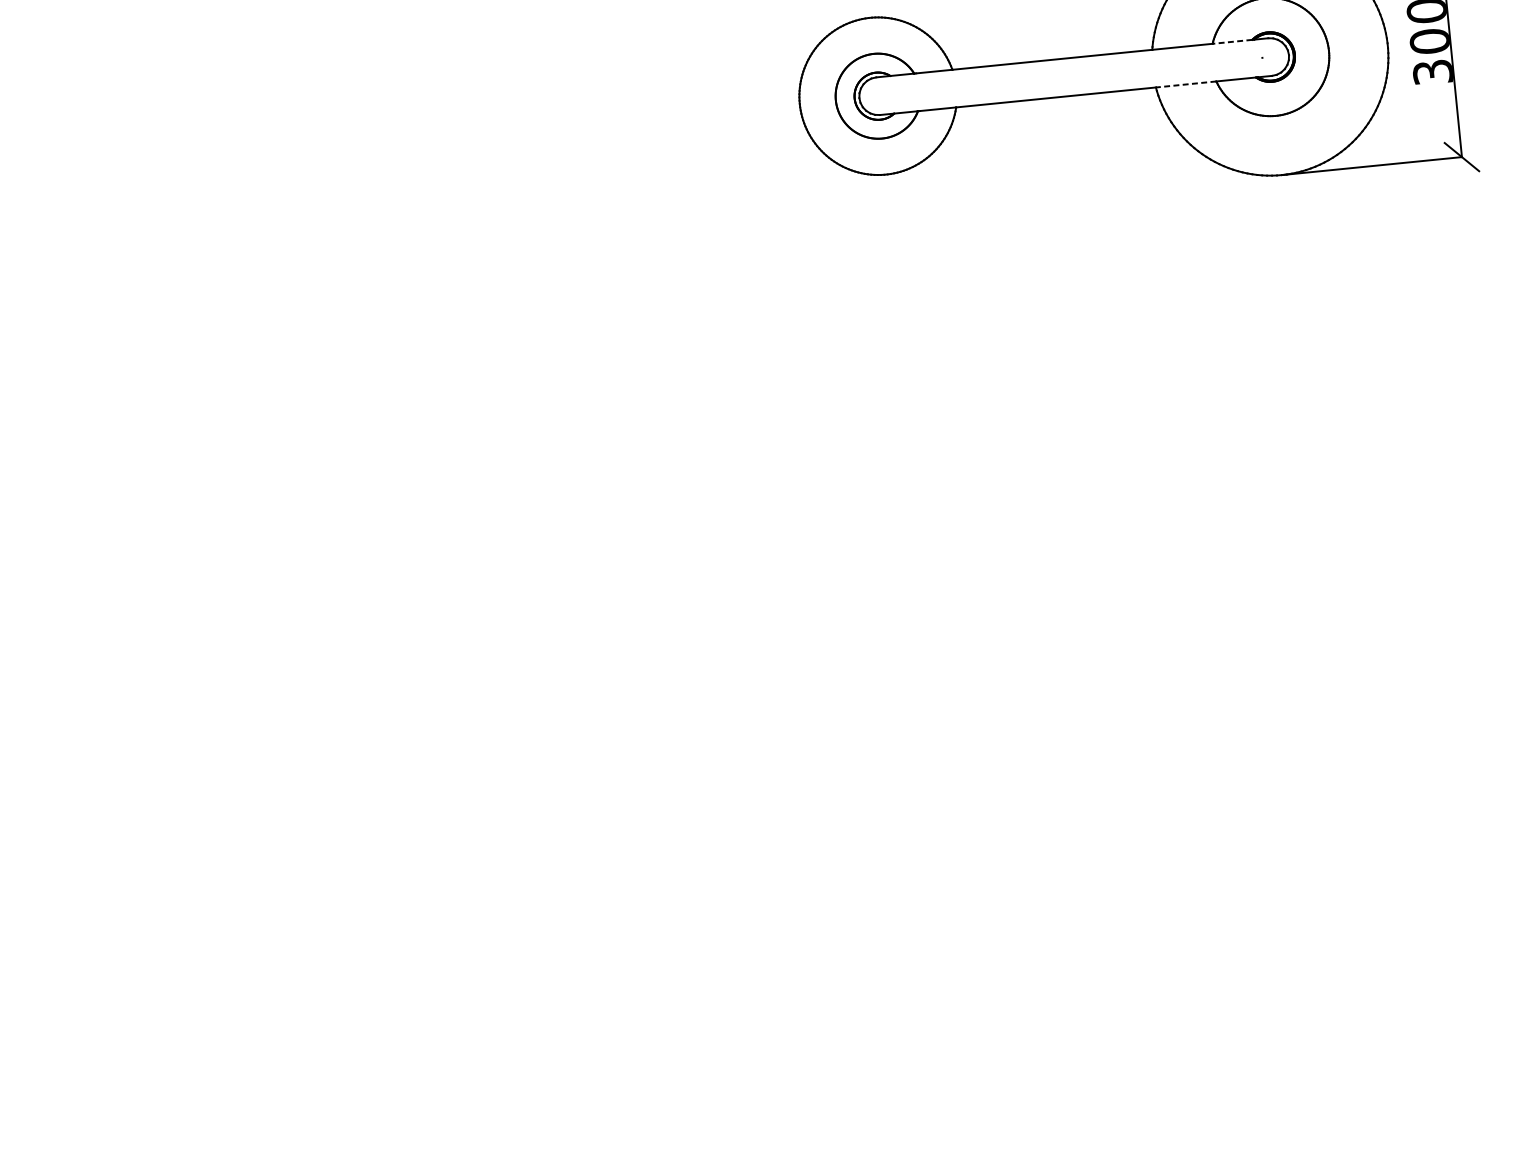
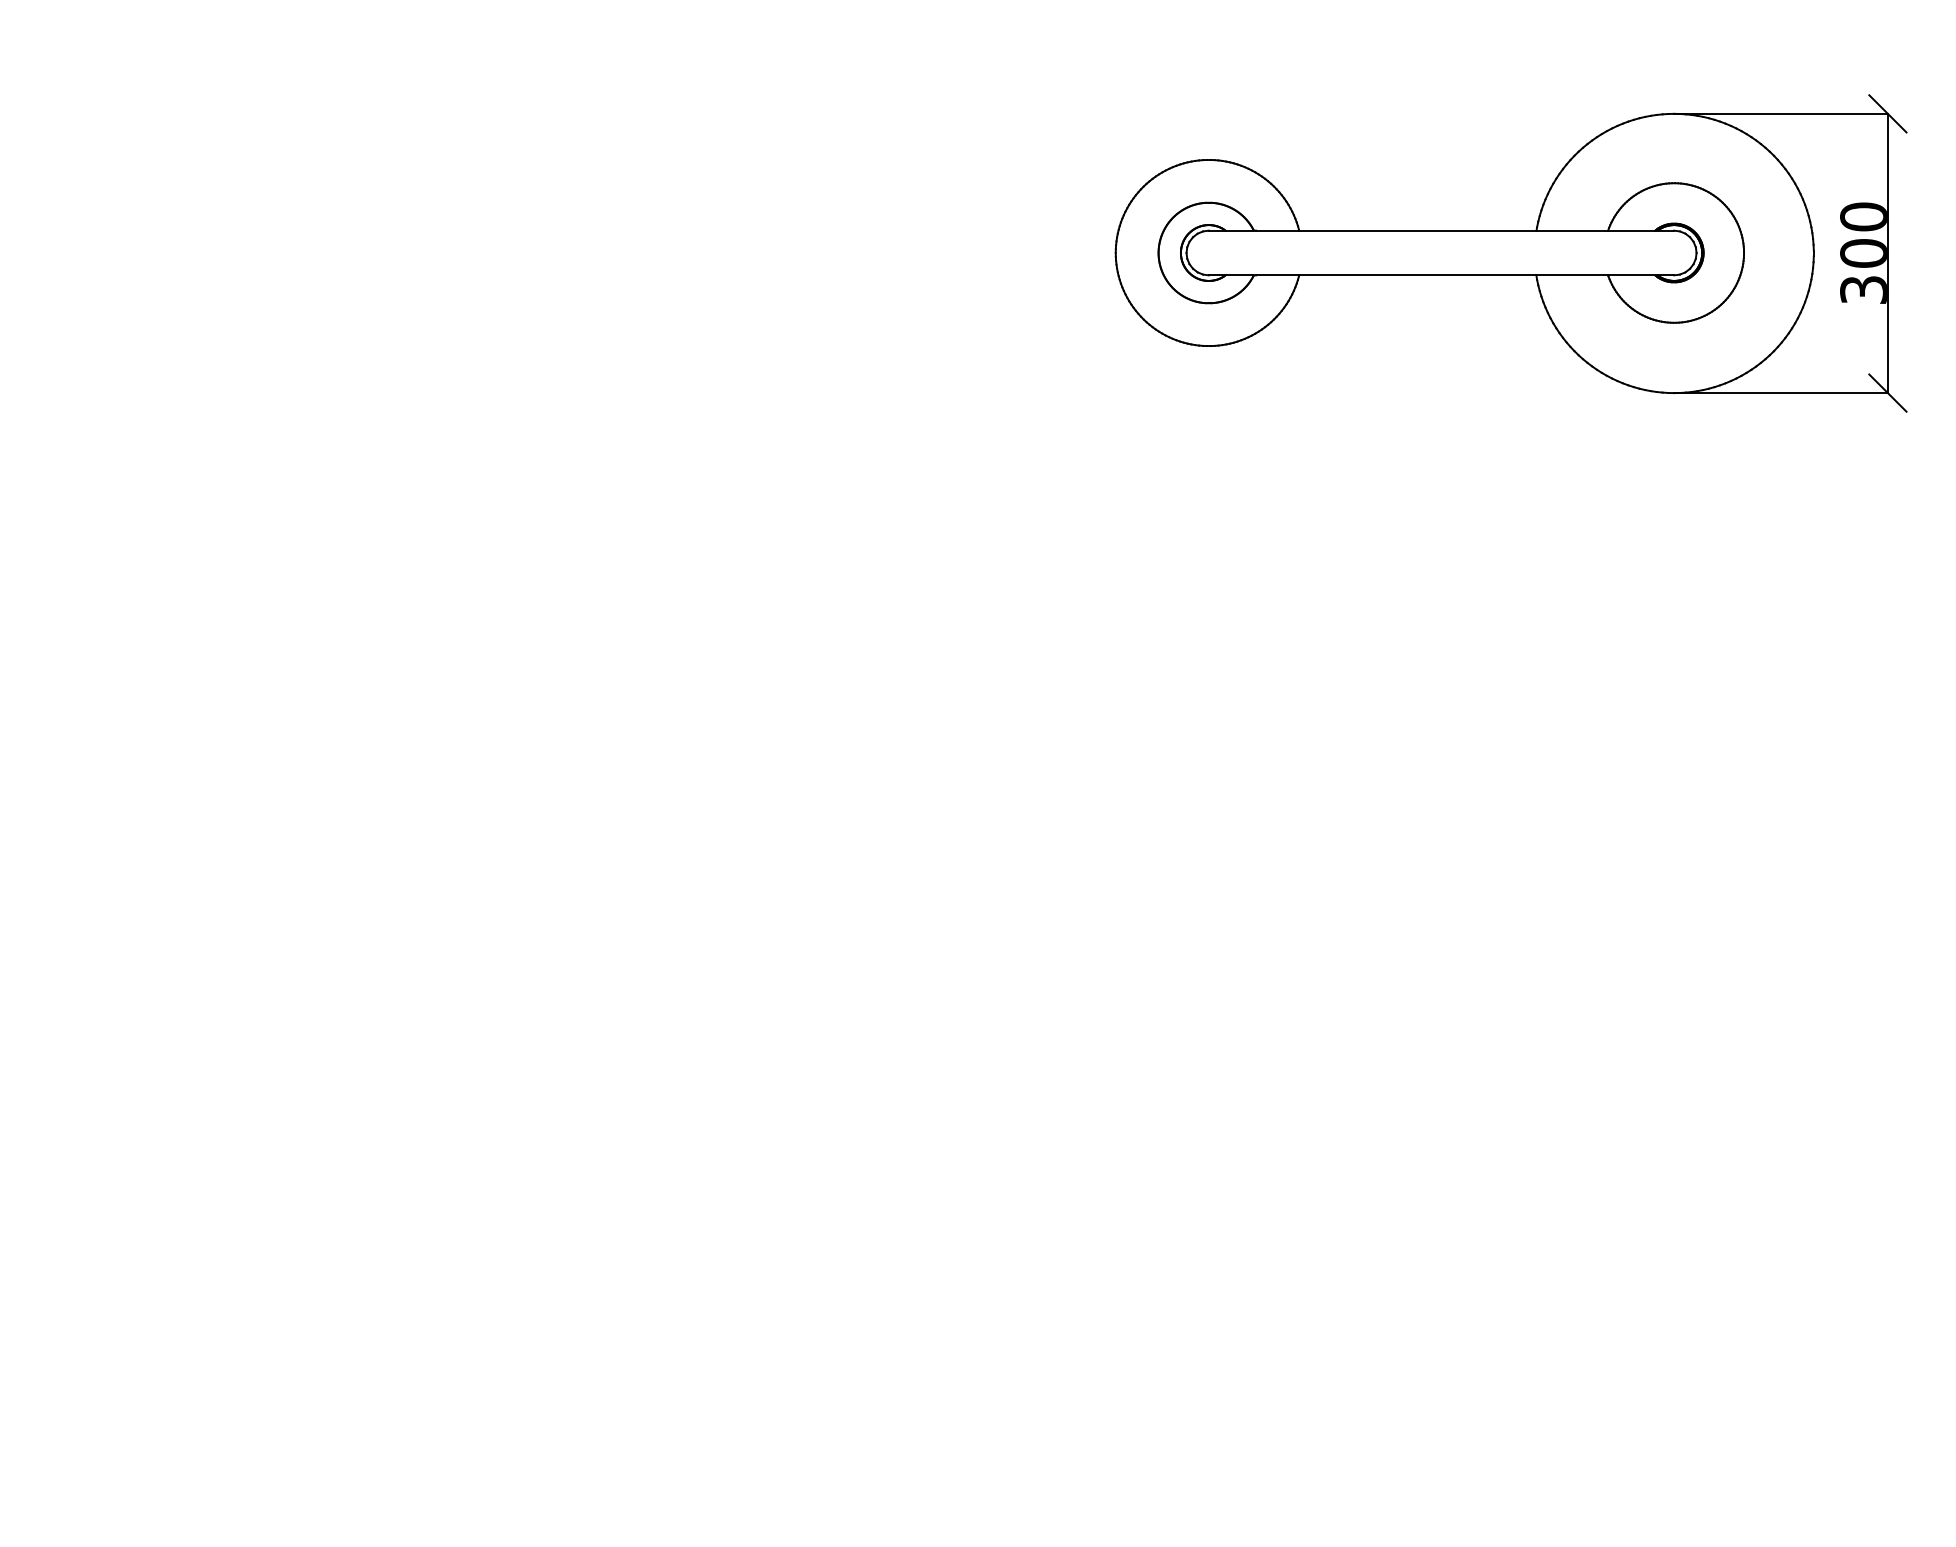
line: (1232, 41) -> (1631, 230), dashed -> solid
line: (1186, 84) -> (1572, 275), dashed -> solid

